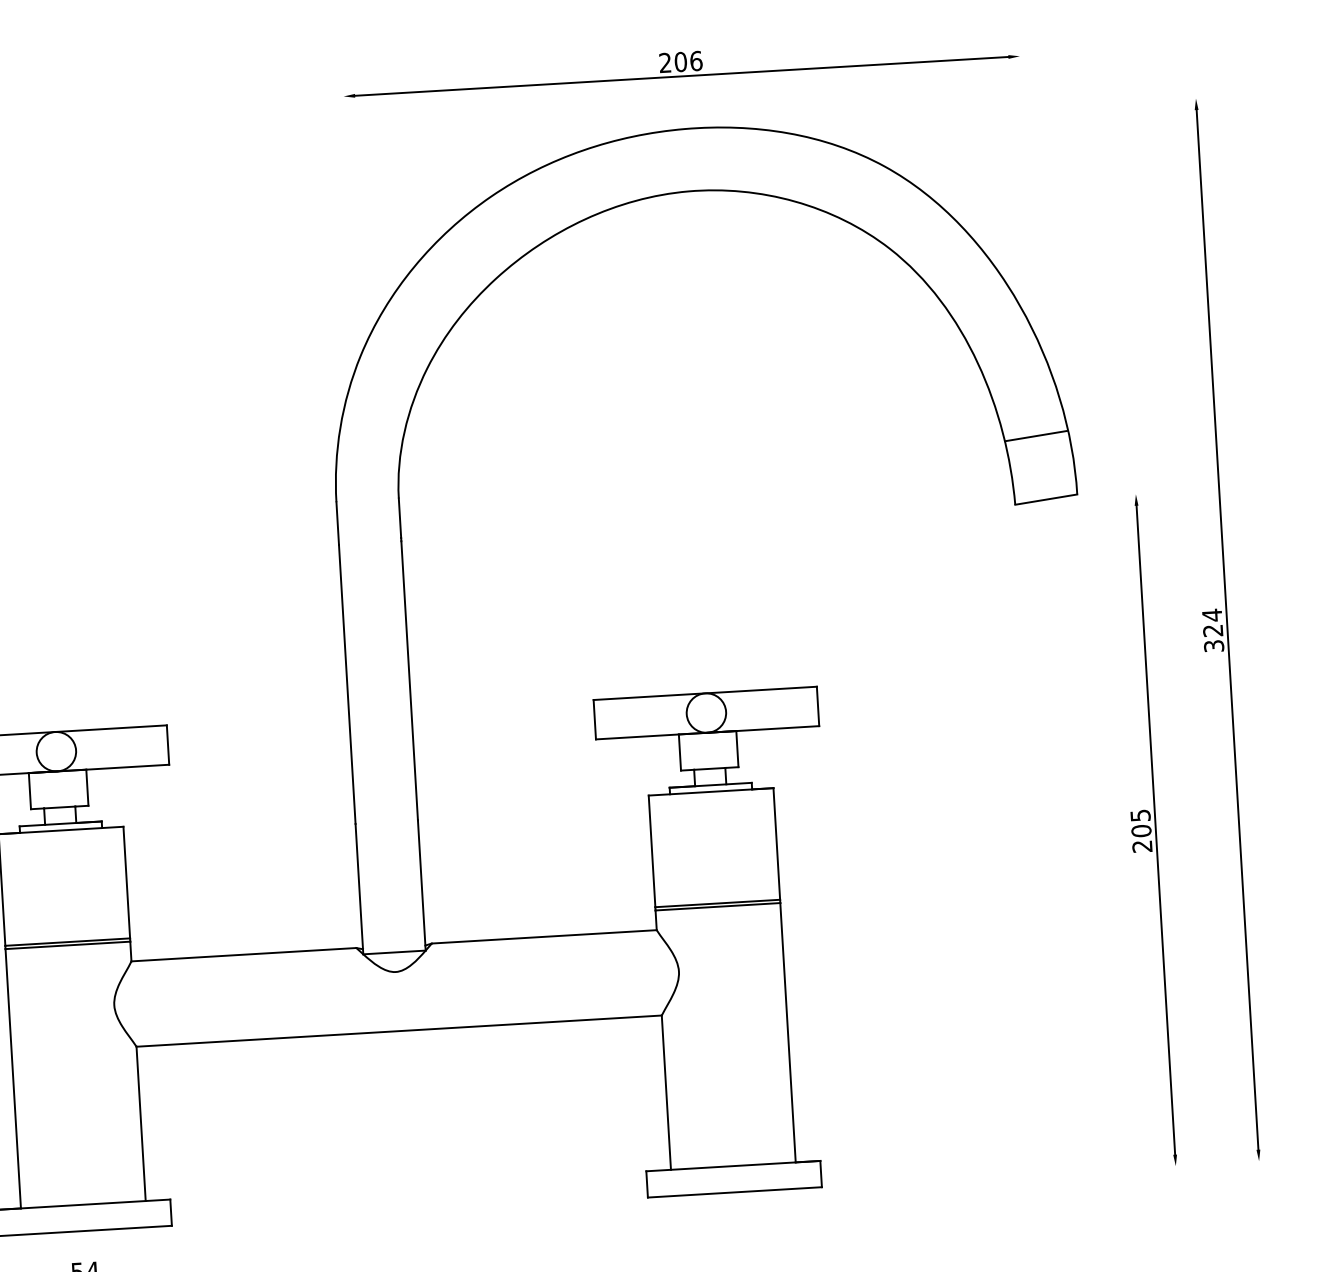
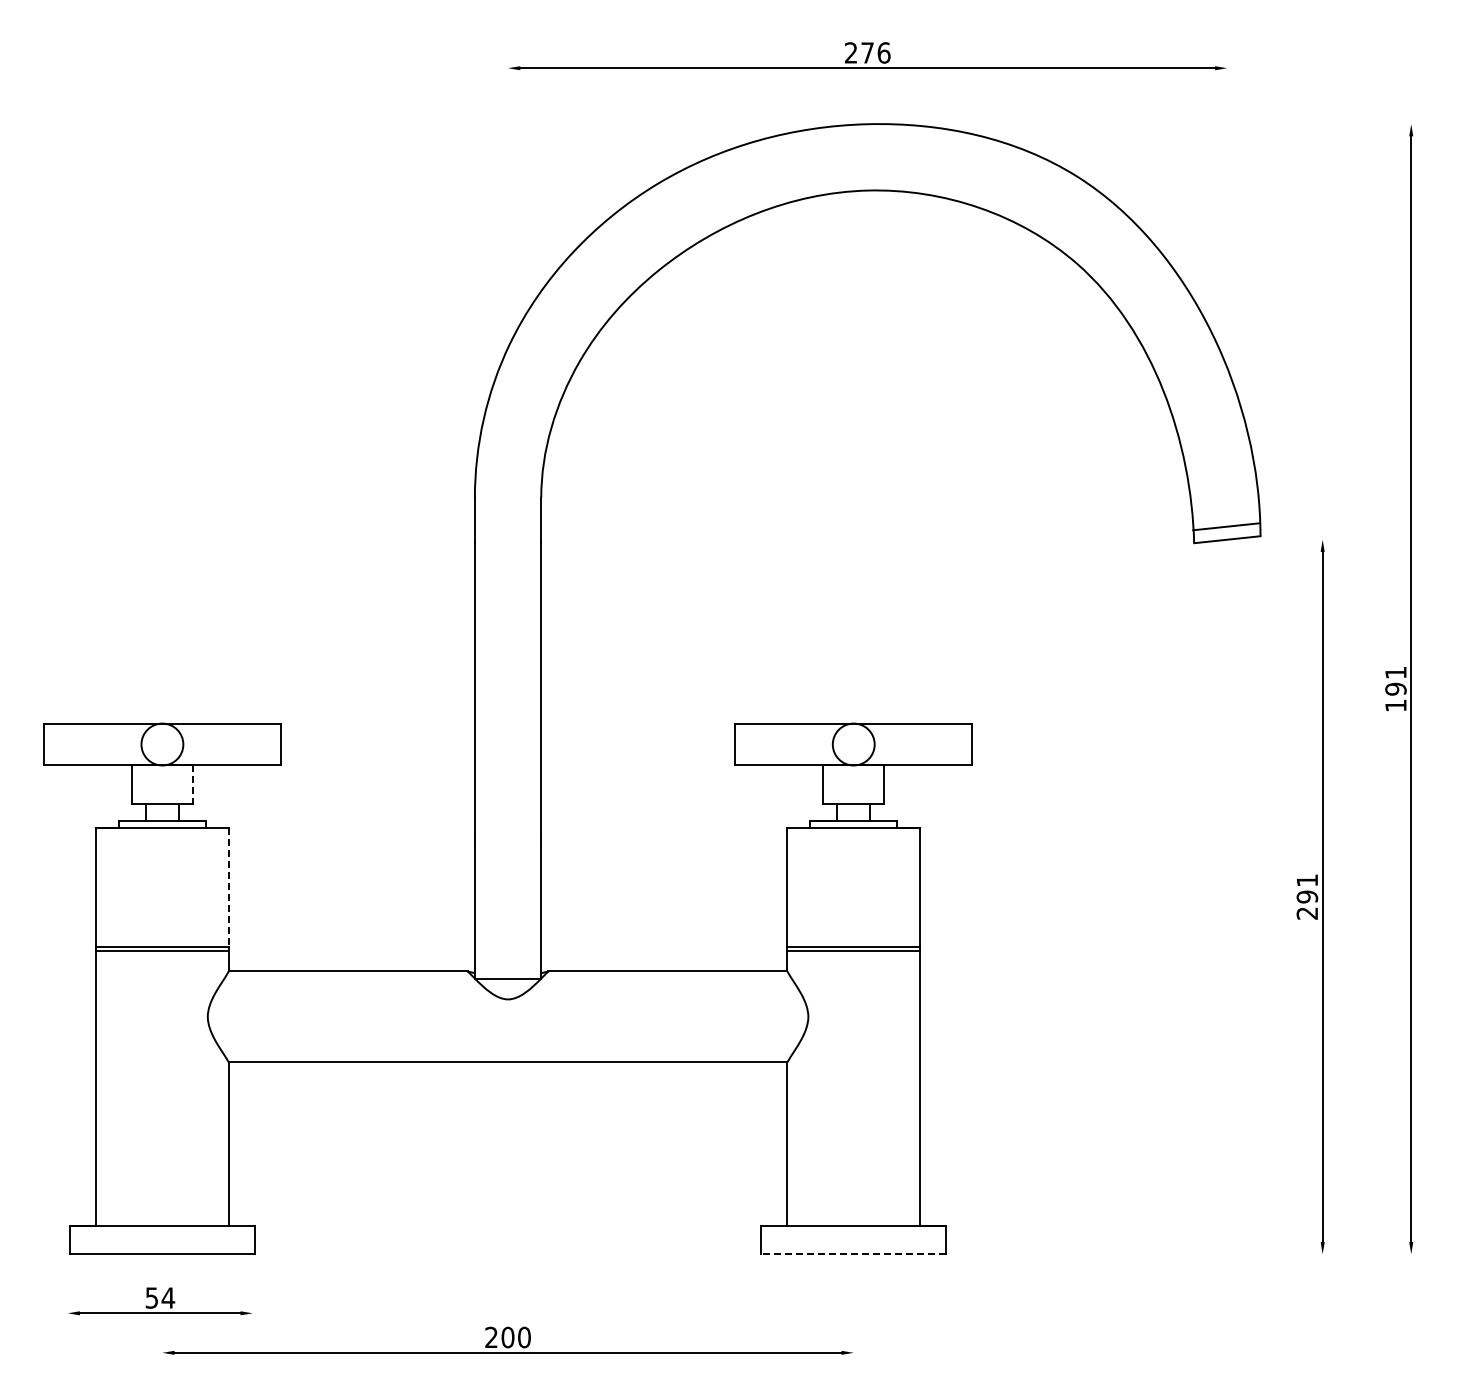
text: (680, 61) -> (867, 52), 206 -> 276
line: (1036, 435) -> (1226, 526), moved
text: (1212, 630) -> (1395, 688), 324 -> 191
line: (86, 788) -> (192, 785), solid -> dashed
text: (1141, 823) -> (1307, 888), 205 -> 291
line: (126, 883) -> (228, 888), solid -> dashed
line: (734, 1192) -> (853, 1254), solid -> dashed

